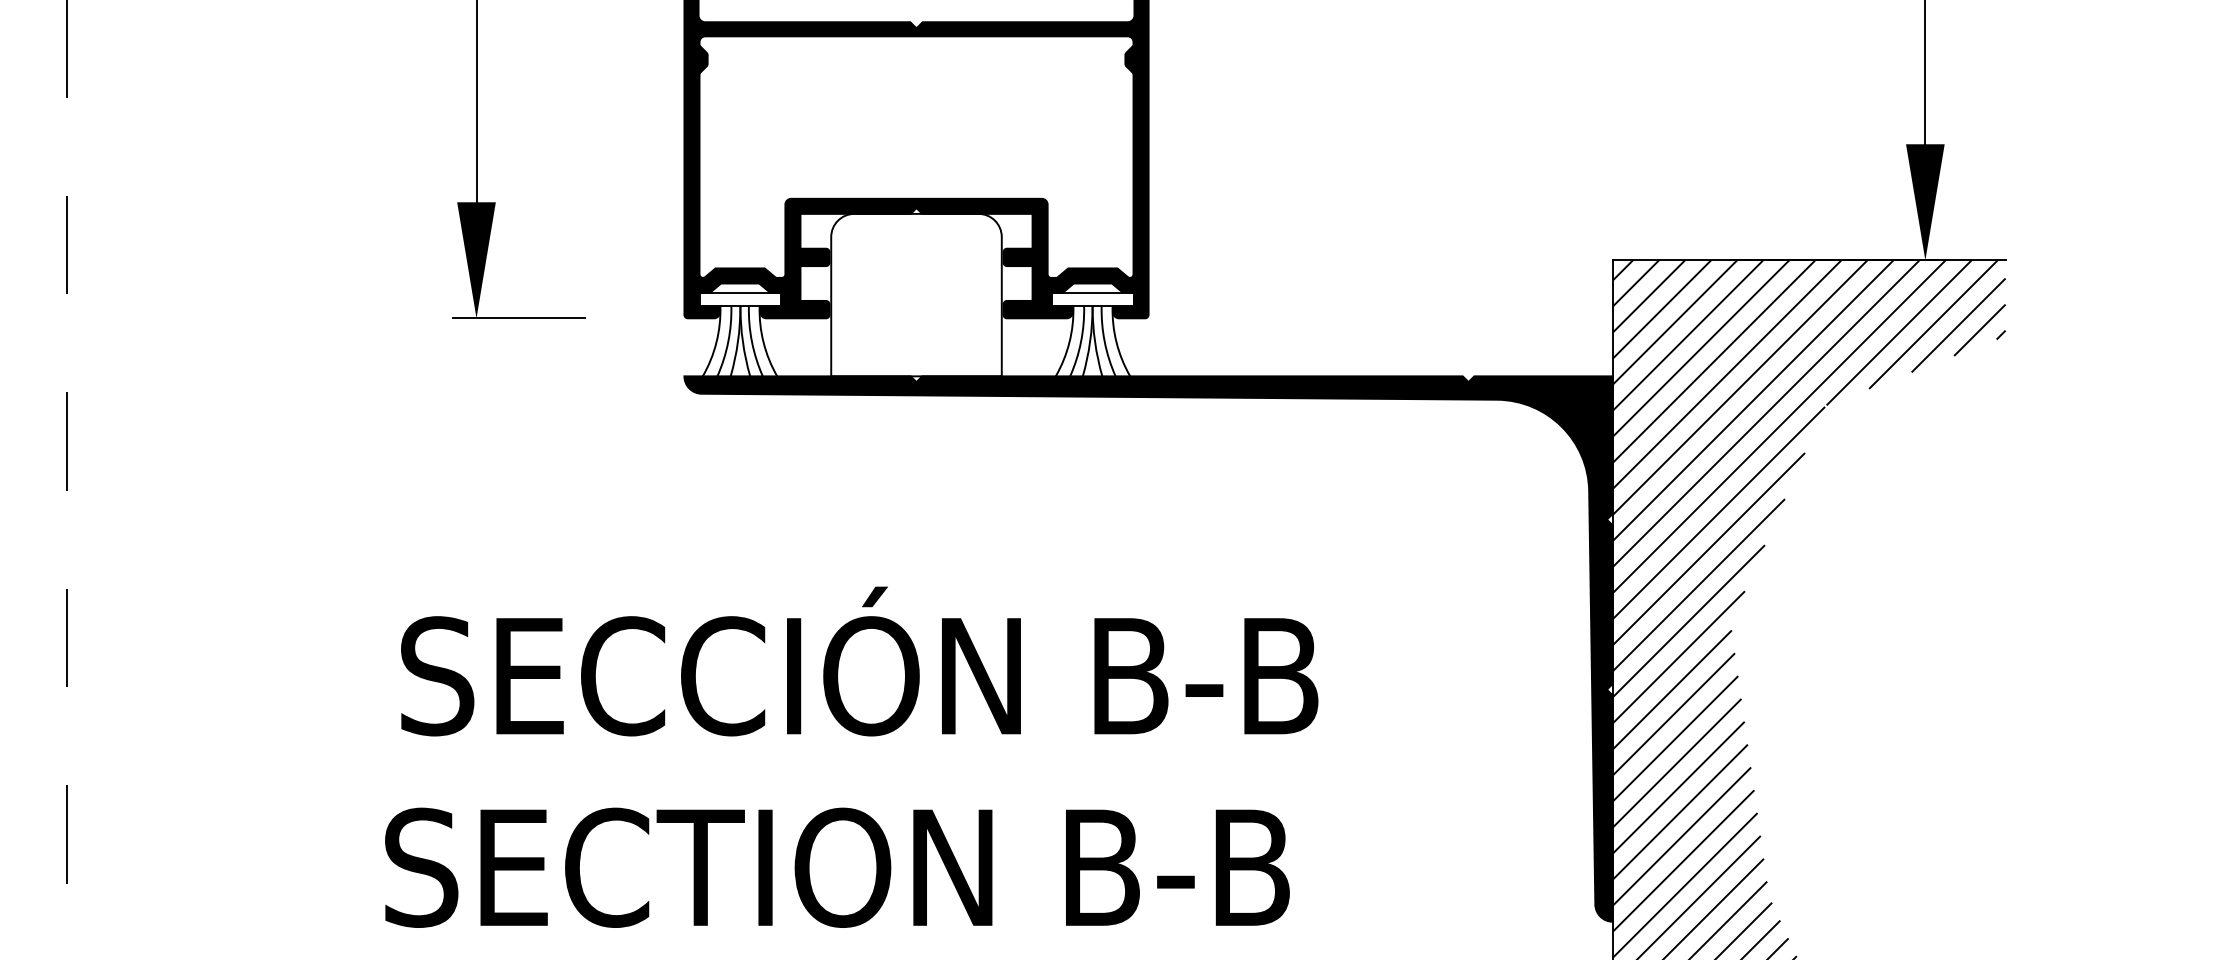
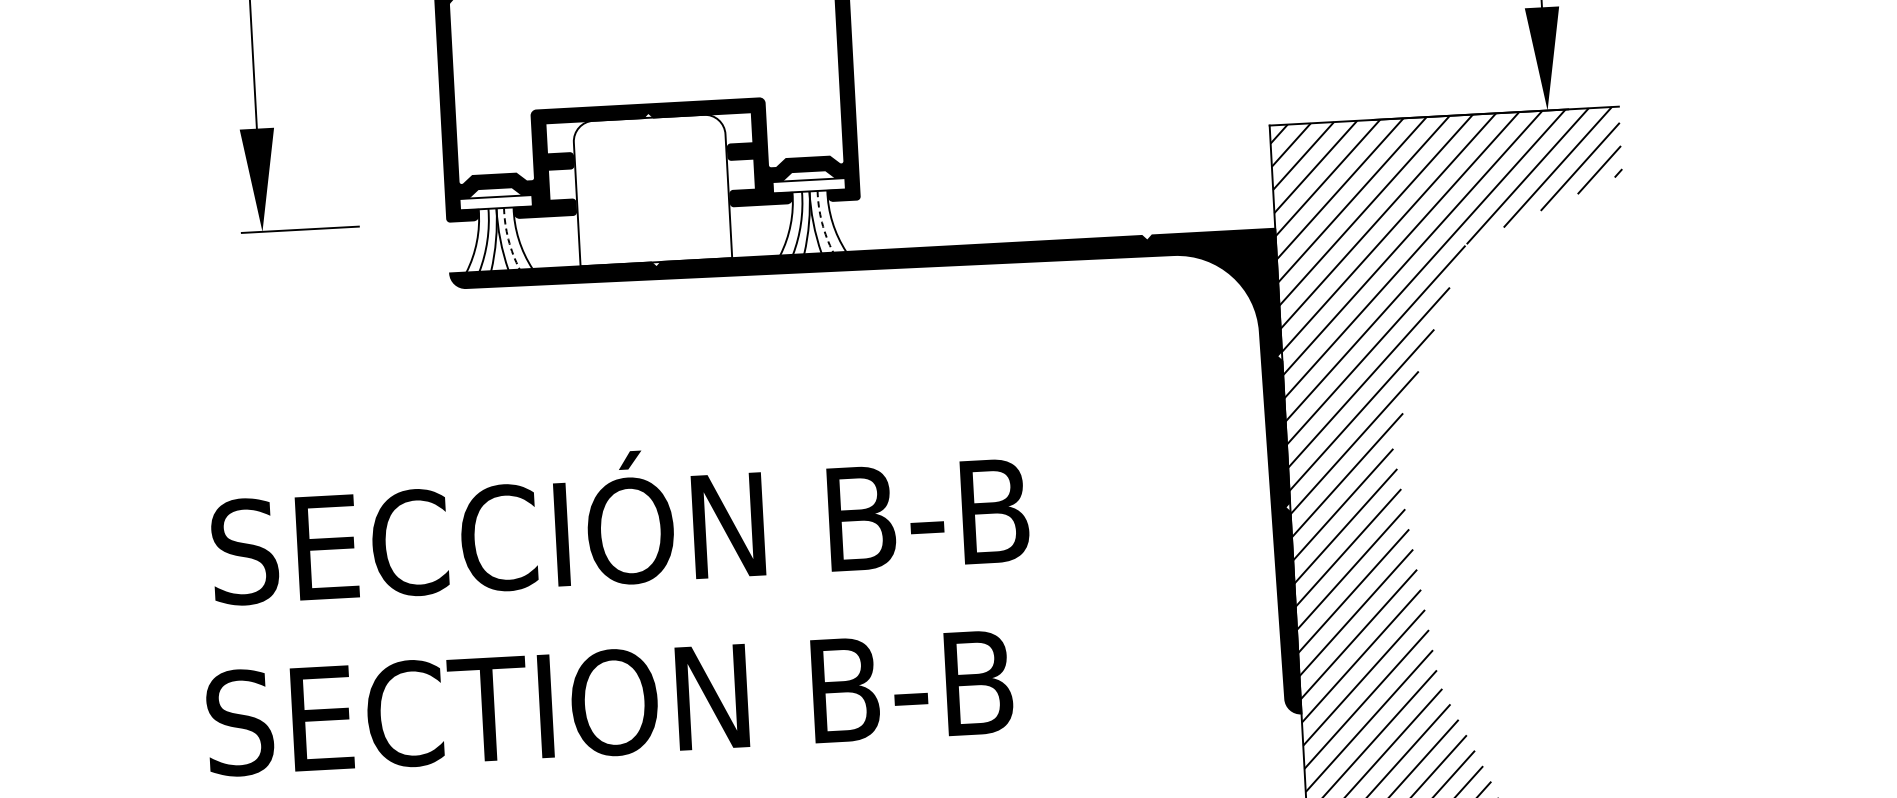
arc: (752, 342) -> (508, 240), solid -> dashed
arc: (1104, 342) -> (821, 223), solid -> dashed

